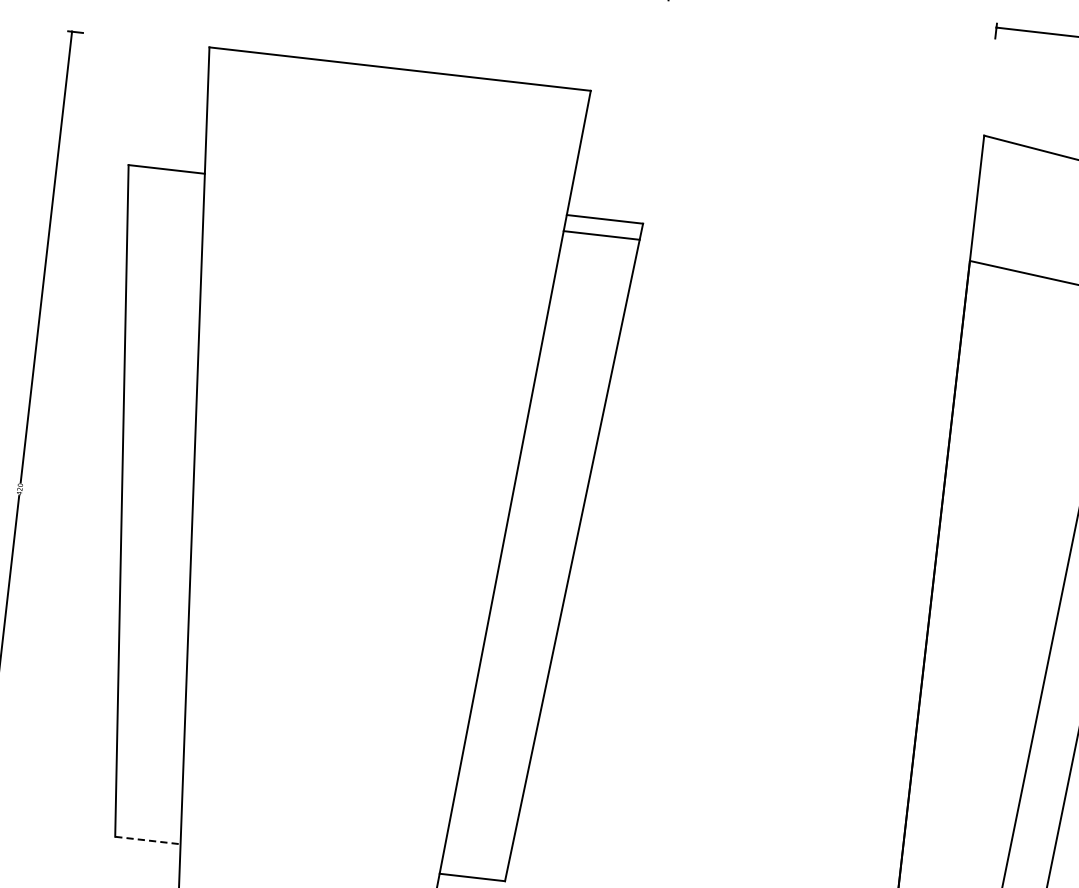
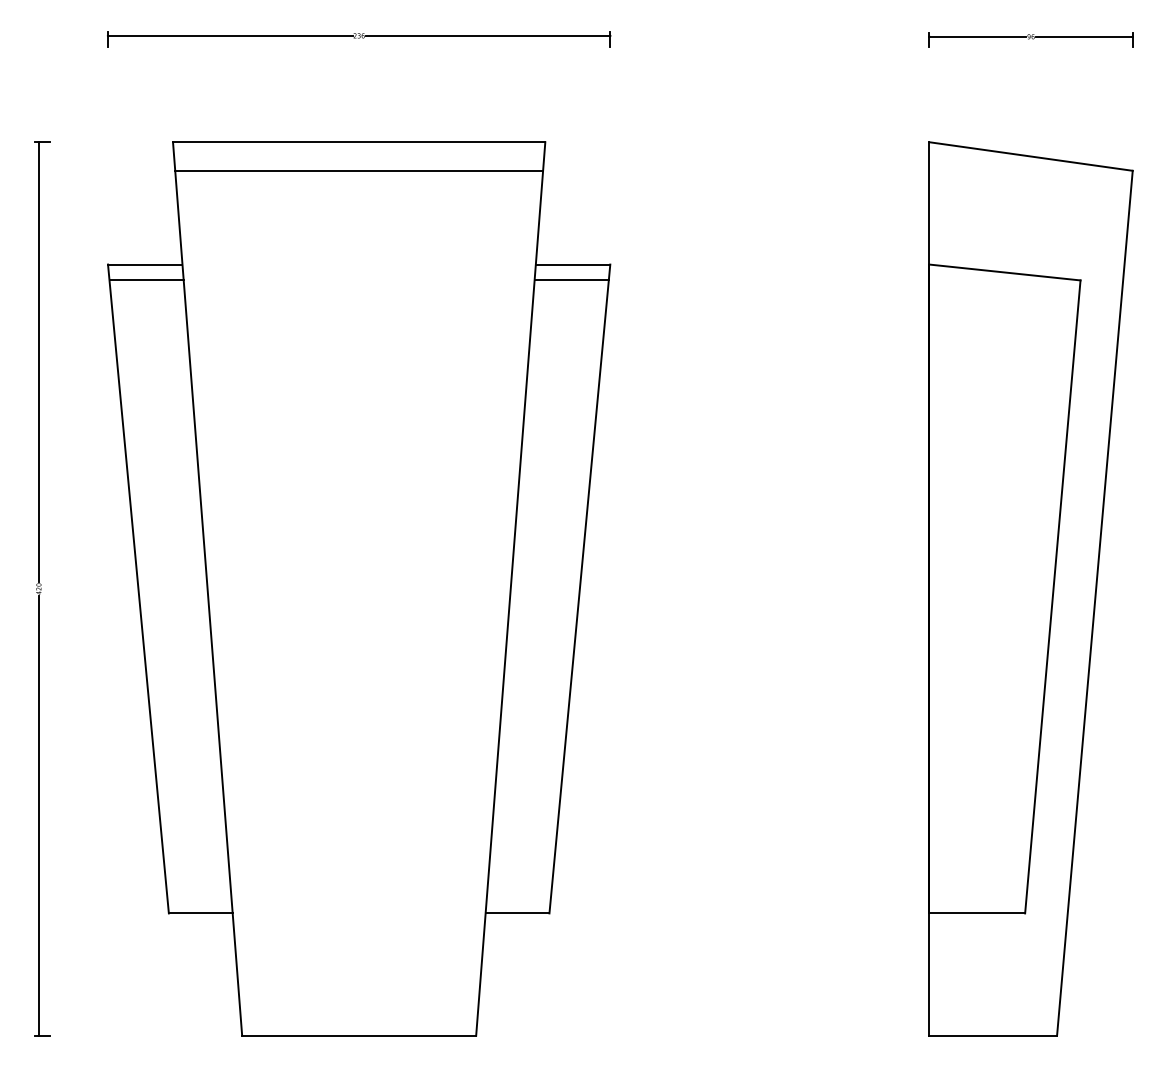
line: (397, 98) -> (359, 170), added
line: (166, 185) -> (146, 280), added
line: (147, 840) -> (200, 913), dashed -> solid

